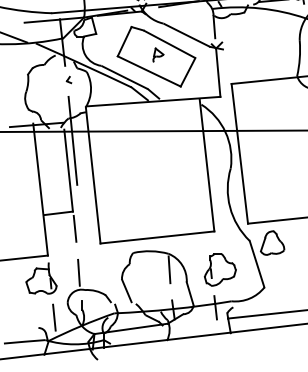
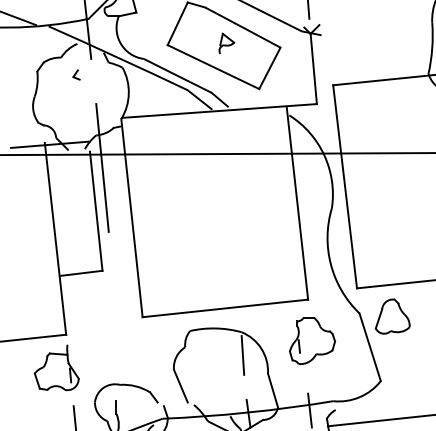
part: (68, 79) -> (75, 74), moved
line: (74, 228) -> (104, 295), removed
part: (219, 269) -> (311, 340), moved
line: (78, 272) -> (110, 359), removed

